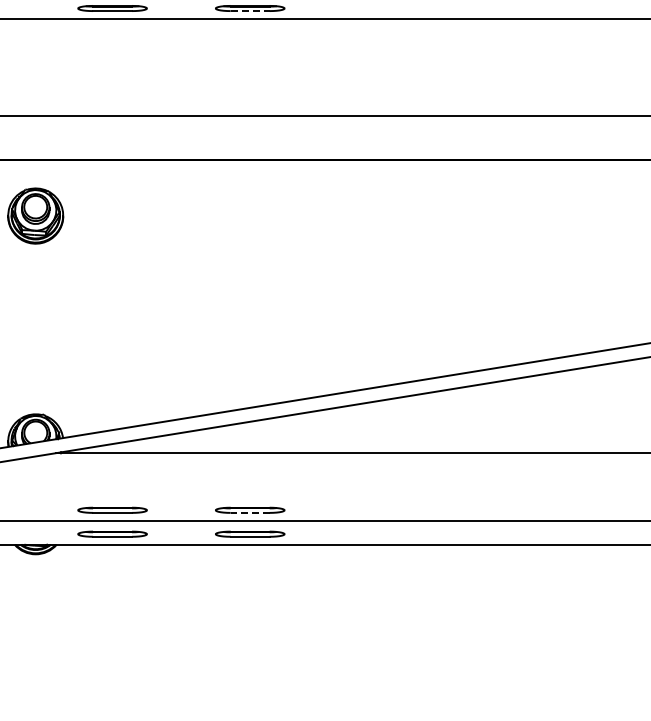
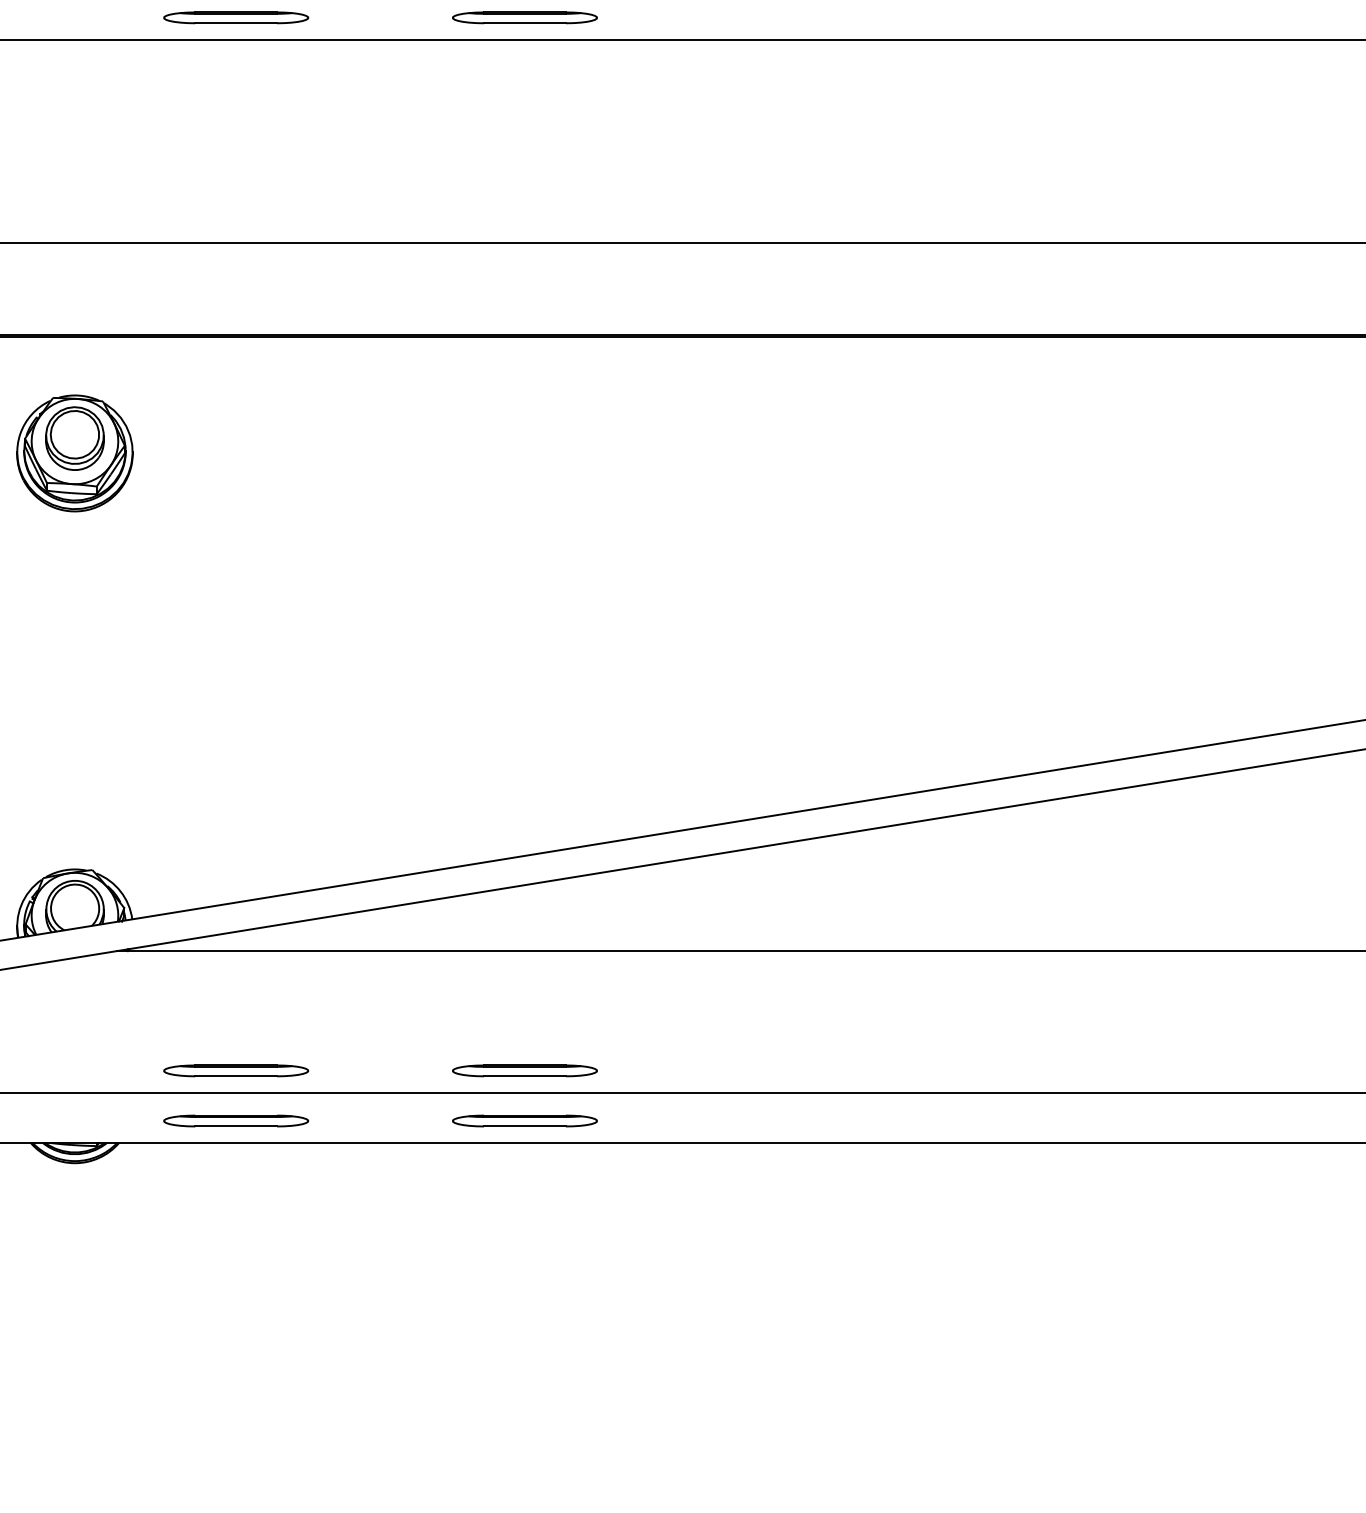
line: (250, 11) -> (525, 24), dashed -> solid
line: (249, 512) -> (523, 1075), dashed -> solid

